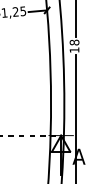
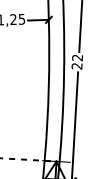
text: (74, 45) -> (77, 61), 18 -> 22

